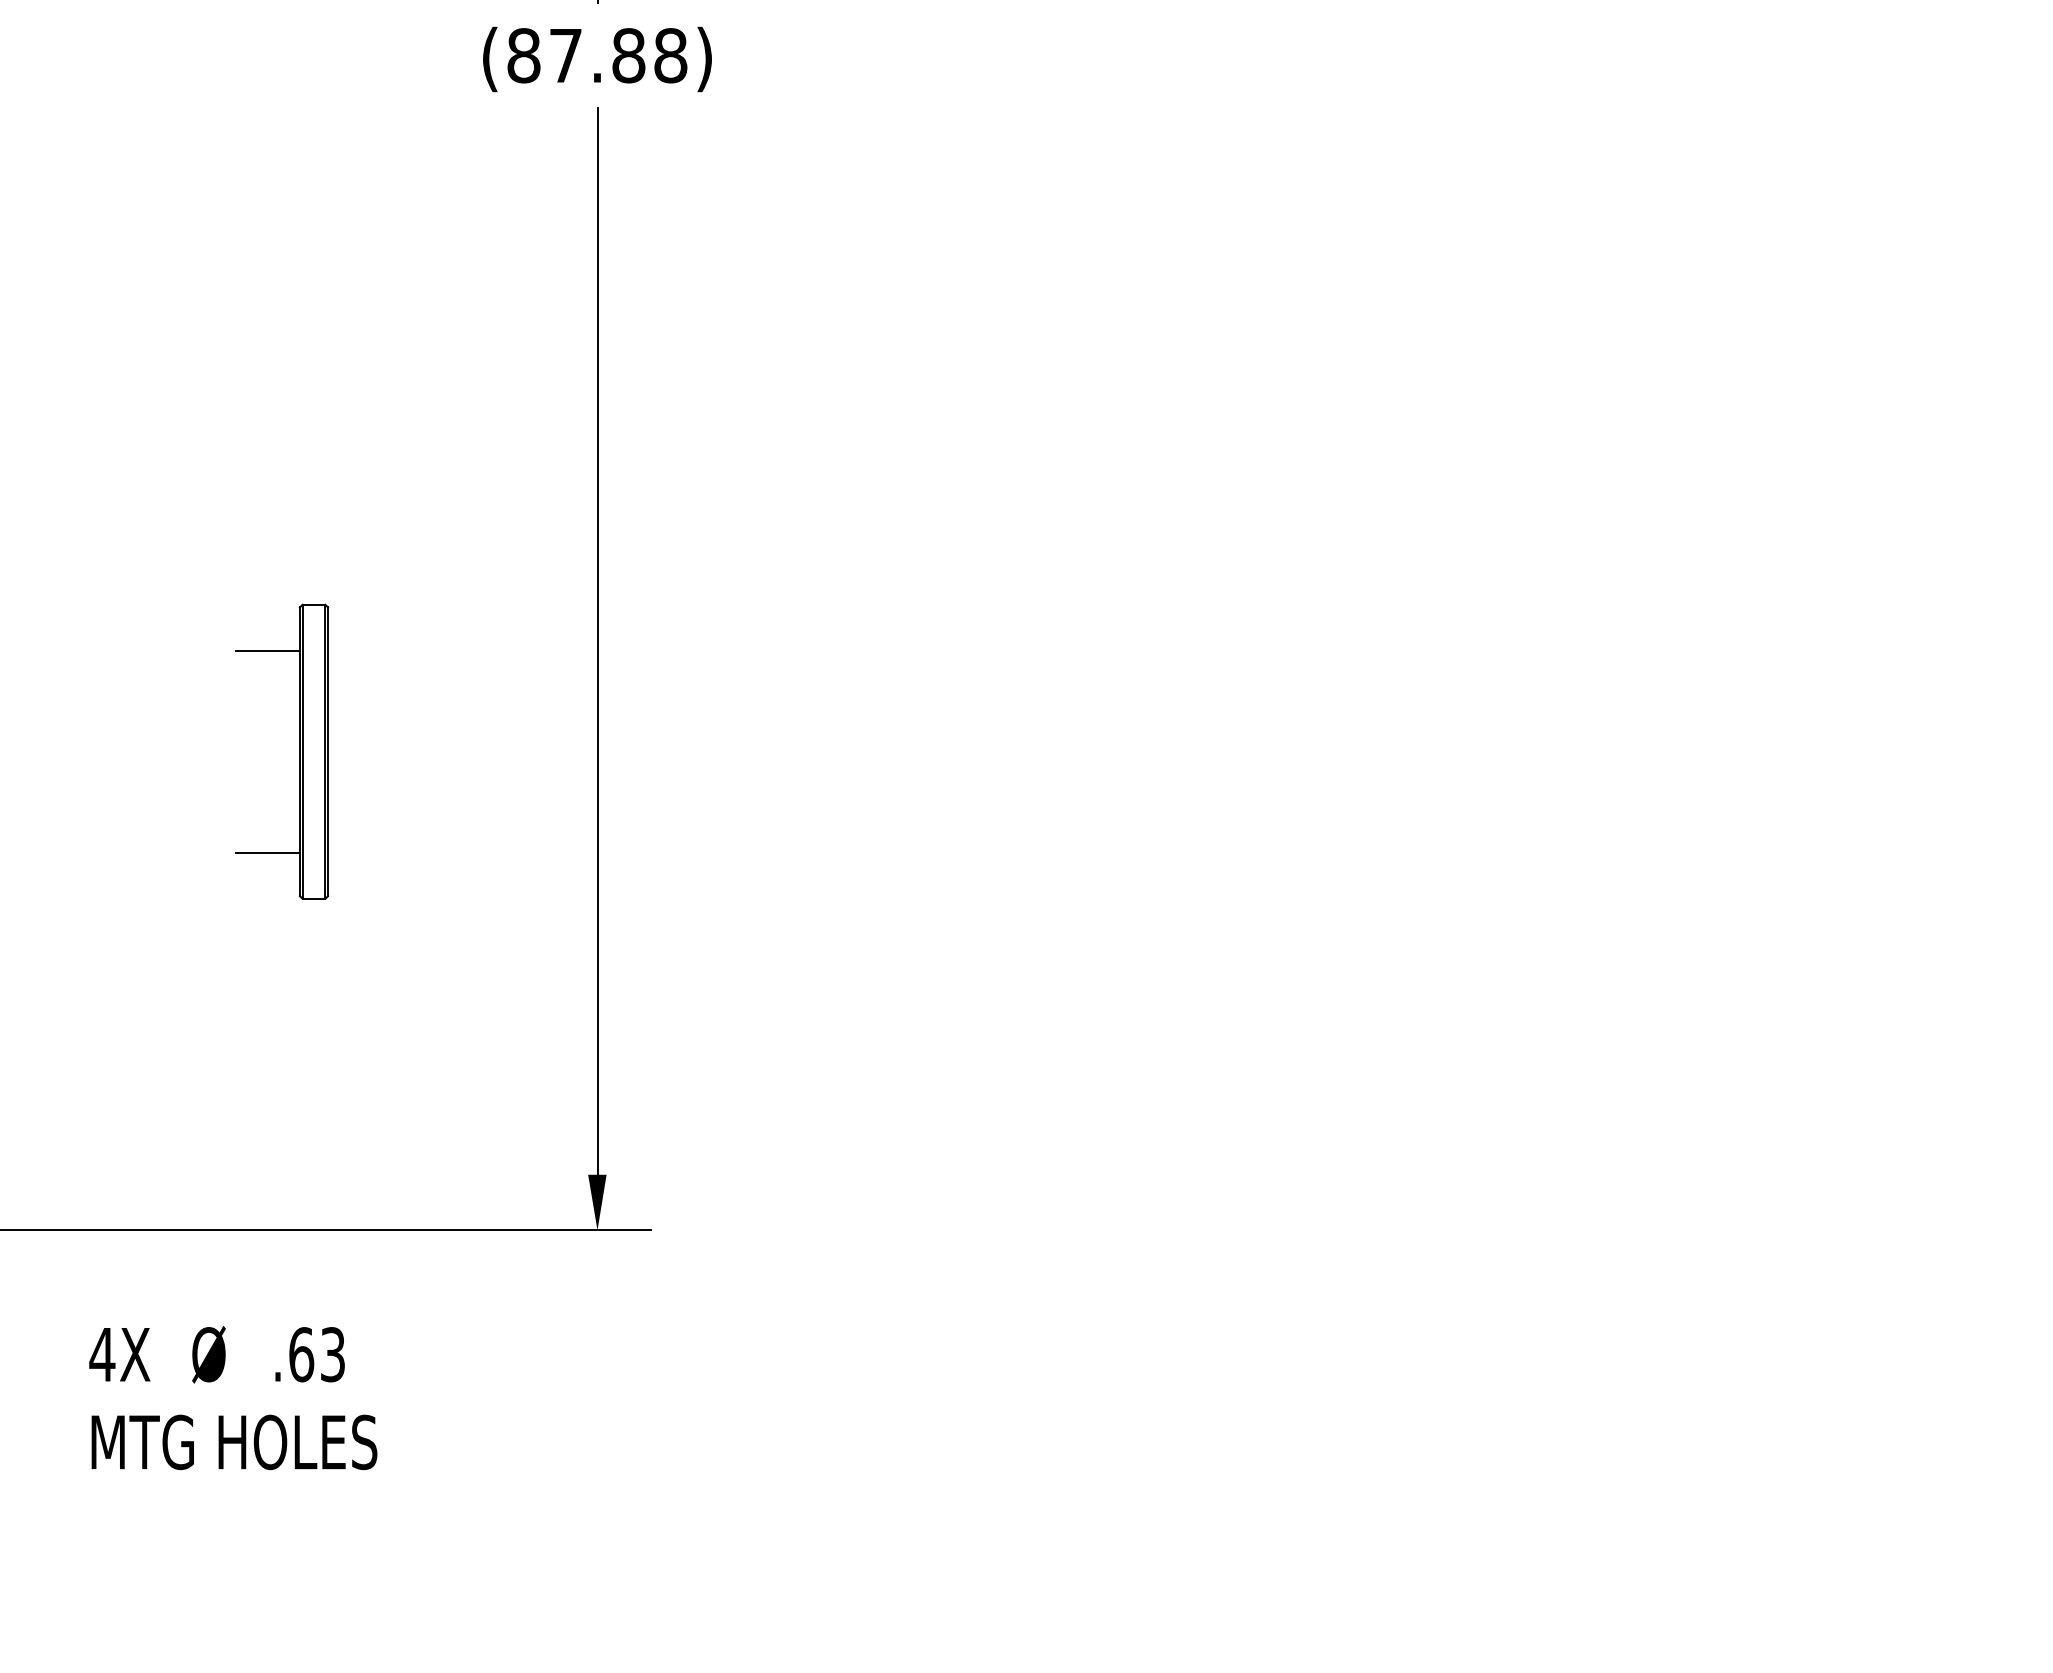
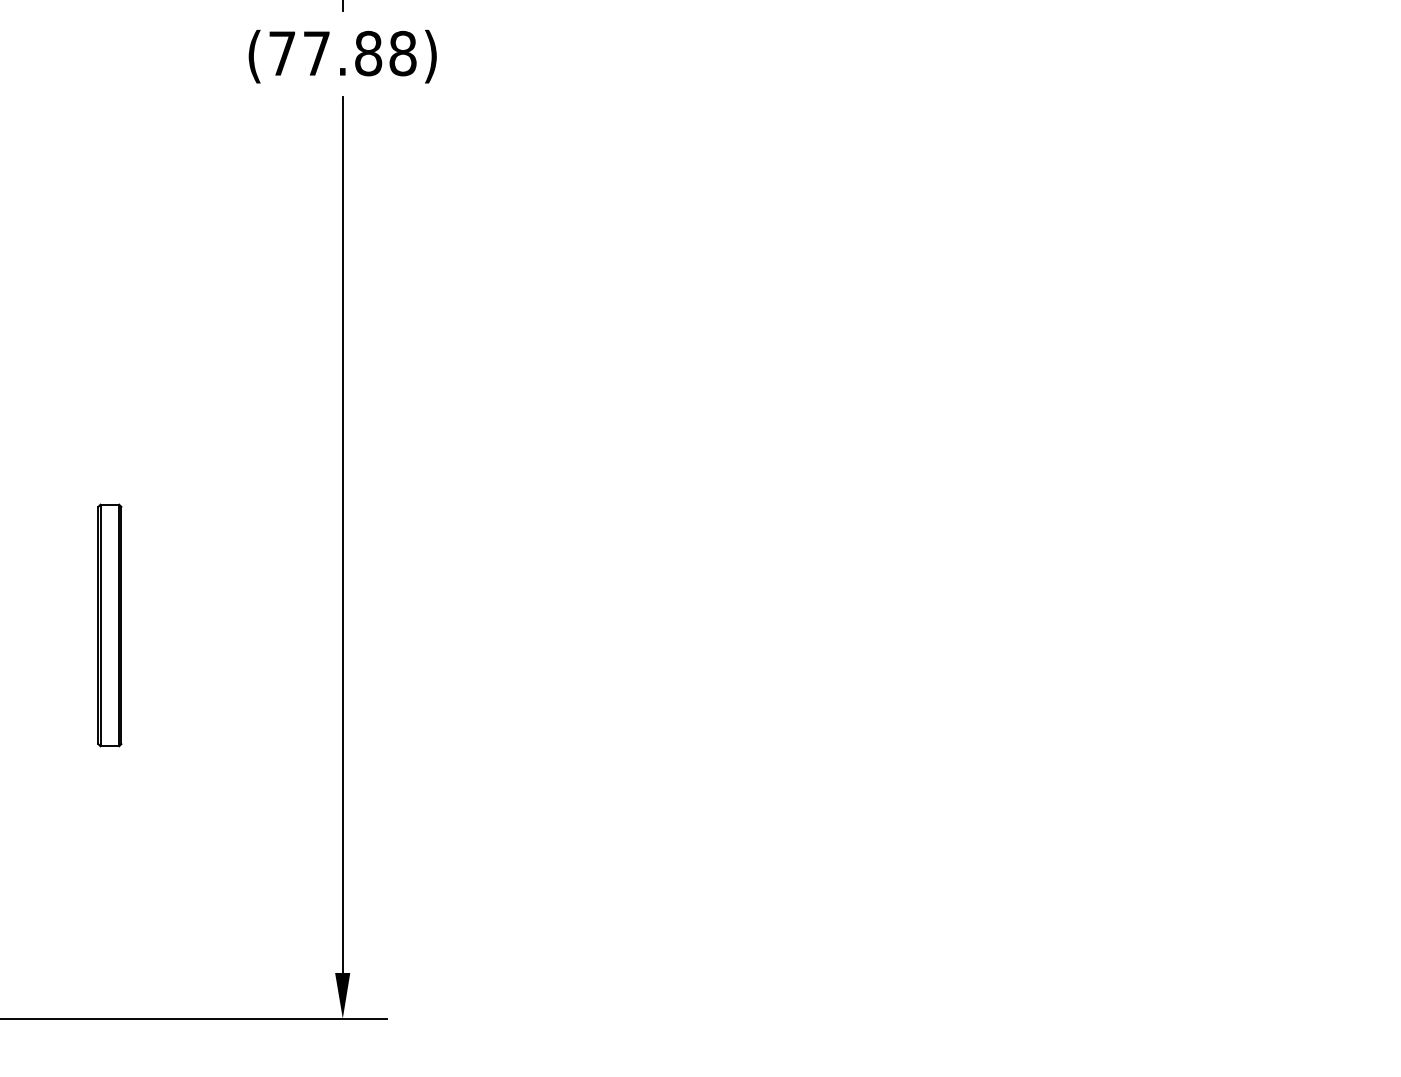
text: (523, 55) -> (282, 53), (87.88) -> (77.88)
line: (267, 650) -> (71, 542), removed
line: (267, 852) -> (71, 708), removed

